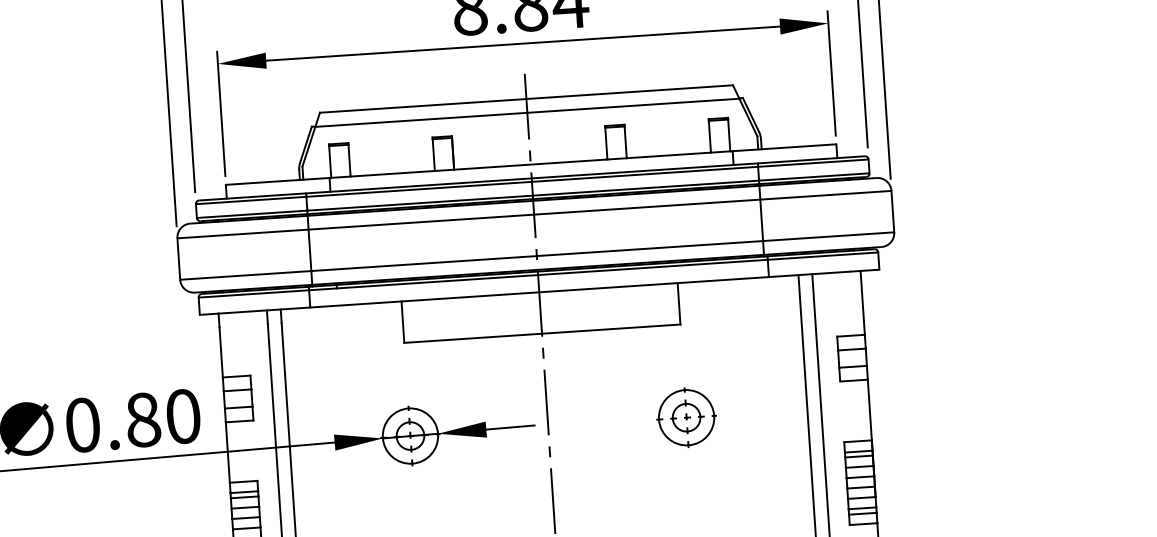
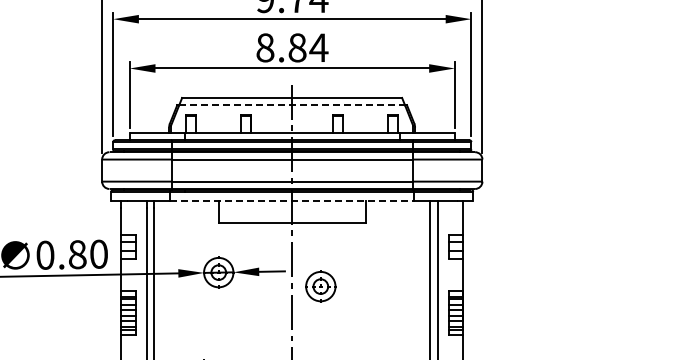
line: (528, 113) -> (292, 105), solid -> dashed
line: (539, 291) -> (292, 200), solid -> dashed
part: (685, 417) -> (320, 286), moved

